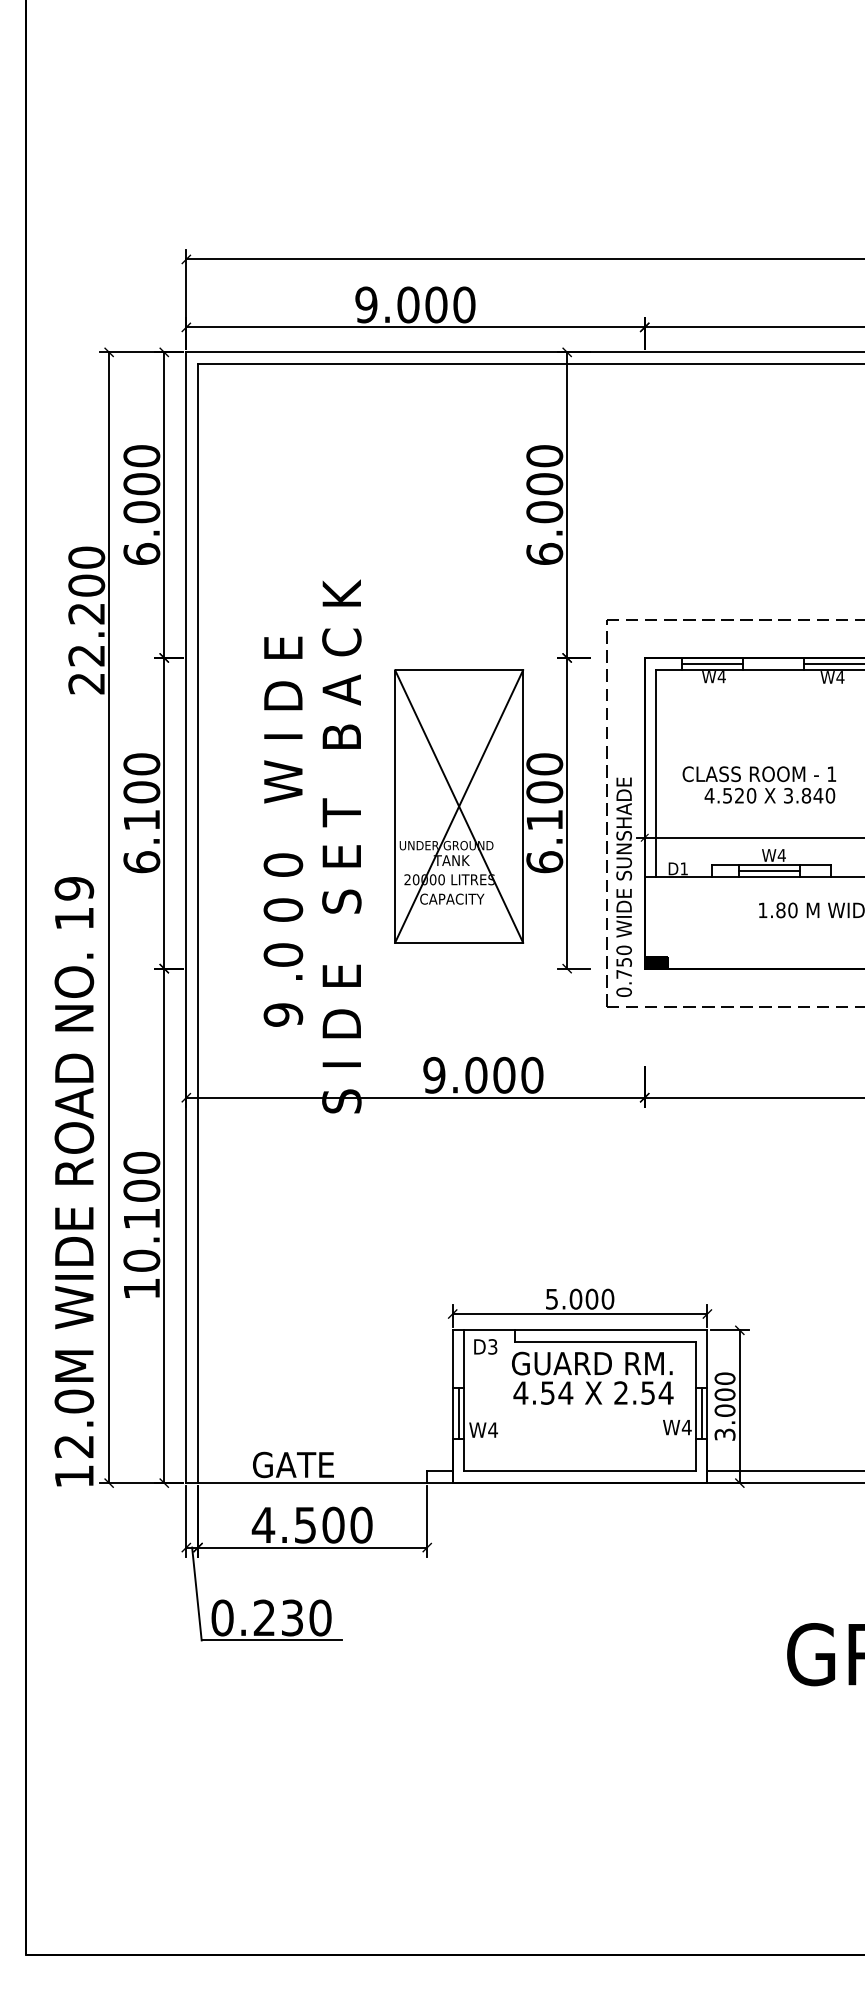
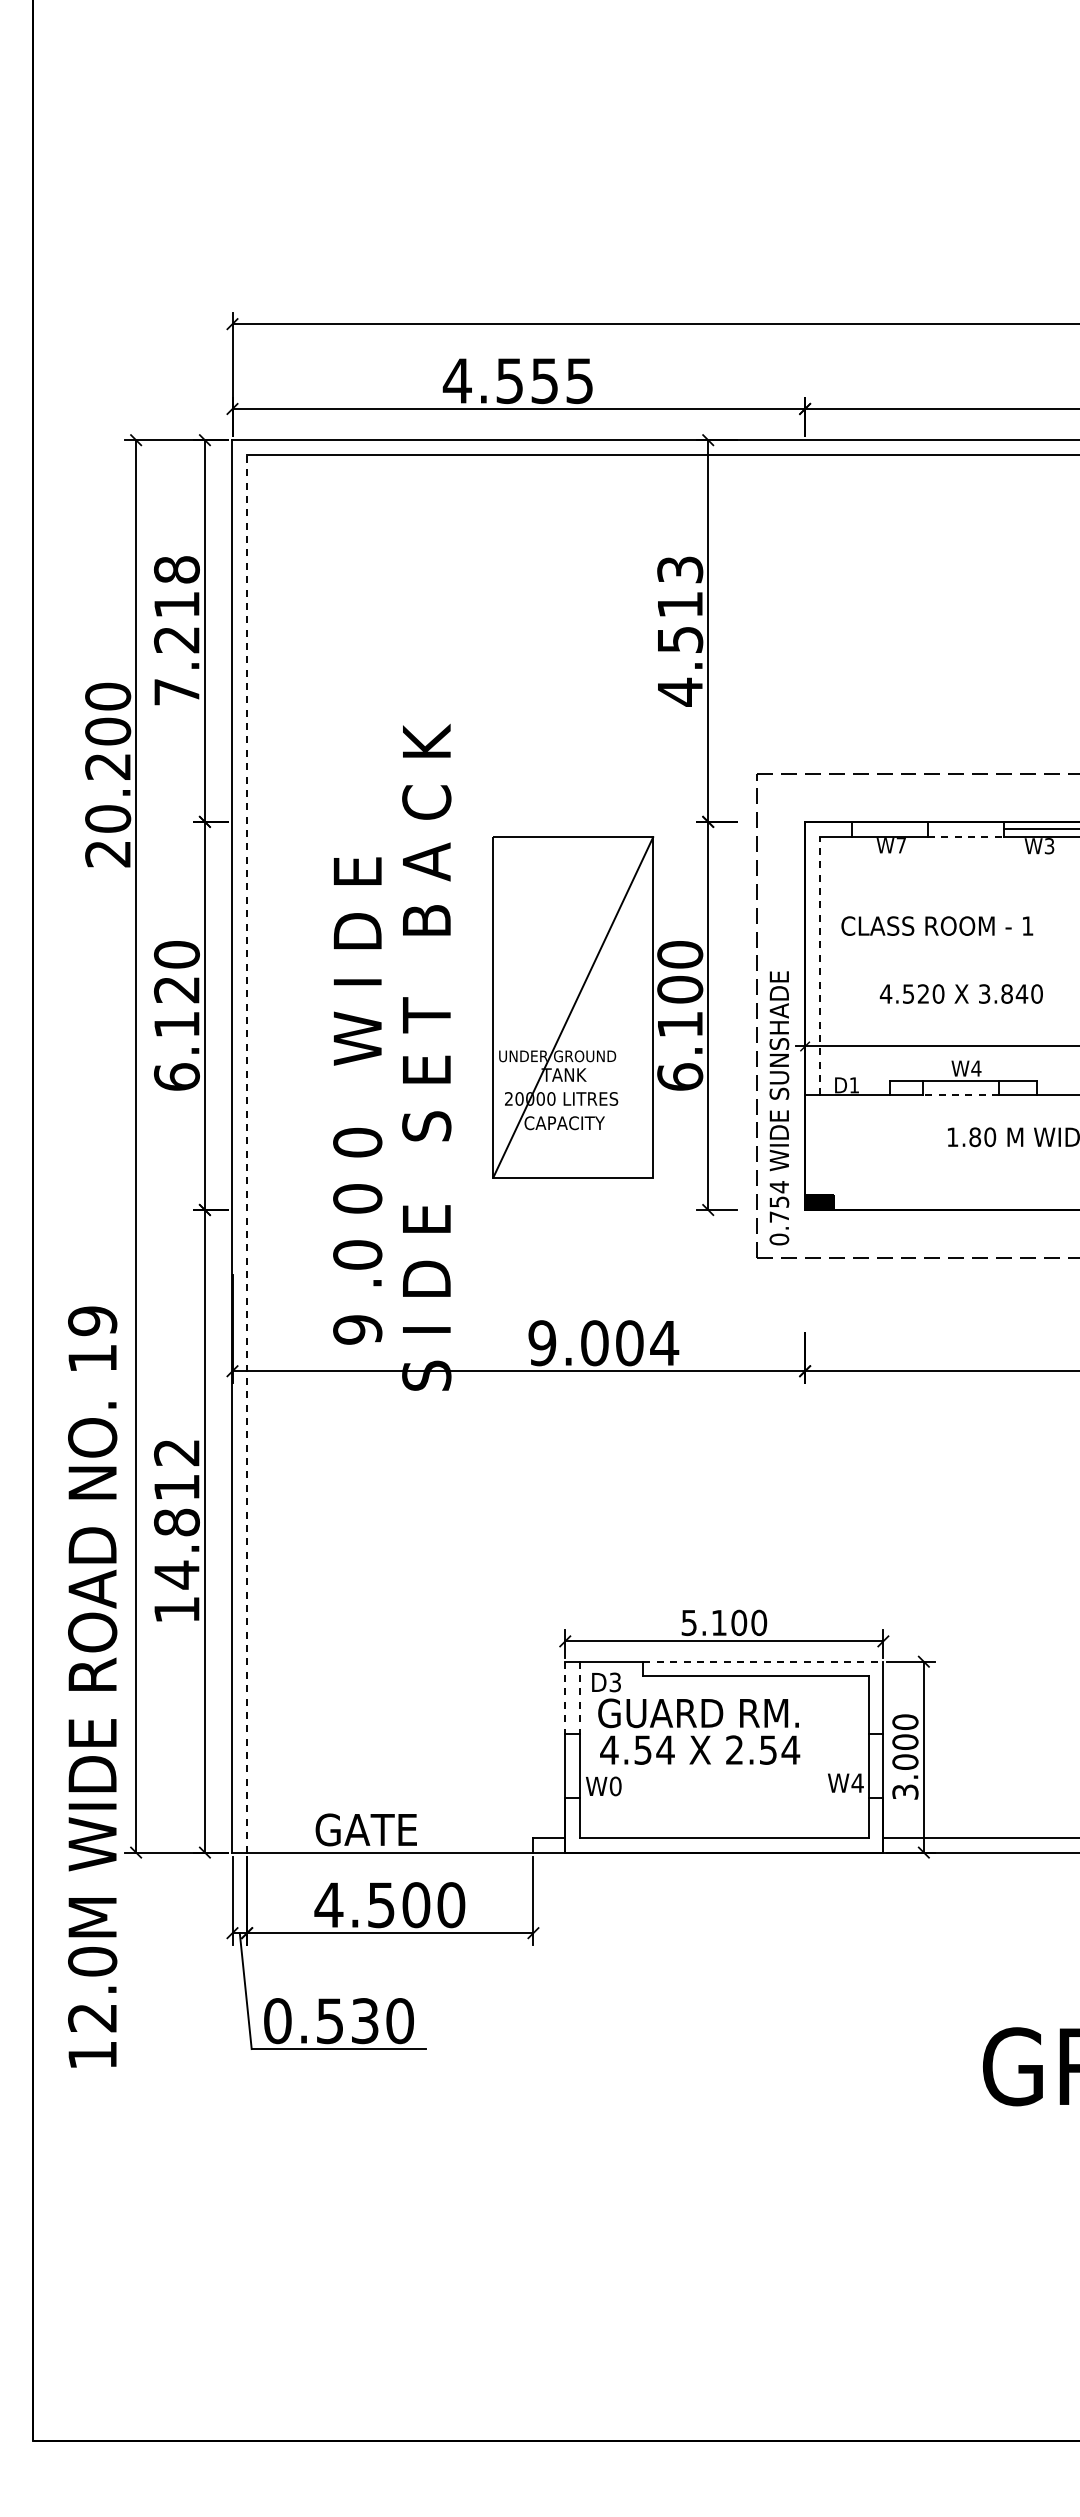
text: (414, 305) -> (517, 381), 9.000 -> 4.555
text: (141, 504) -> (176, 630), 6.000 -> 7.218
text: (544, 505) -> (680, 631), 6.000 -> 4.513
text: (87, 655) -> (108, 818), 22.200 -> 20.200
line: (712, 664) -> (889, 829), removed
line: (773, 669) -> (966, 836), solid -> dashed
text: (721, 676) -> (901, 845), W4 -> W7
text: (840, 677) -> (1049, 846), W4 -> W3
line: (656, 772) -> (819, 965), solid -> dashed
text: (759, 773) -> (937, 925), moved
text: (141, 792) -> (176, 989), 6.100 -> 6.120
line: (459, 806) -> (573, 1007), removed
text: (283, 831) -> (357, 1100), moved
line: (769, 871) -> (960, 1088), removed
line: (769, 877) -> (960, 1095), solid -> dashed
line: (198, 923) -> (247, 1153), solid -> dashed
text: (624, 950) -> (779, 1187), 0.750 -> 0.754
text: (532, 1075) -> (664, 1343), 9.000 -> 9.004
text: (74, 1181) -> (92, 1686), moved
text: (141, 1211) -> (176, 1513), 10.100 -> 14.812
text: (576, 1298) -> (719, 1622), 5.000 -> 5.100
line: (611, 1330) -> (763, 1661), solid -> dashed
line: (452, 1359) -> (565, 1698), solid -> dashed
line: (464, 1359) -> (579, 1698), solid -> dashed
text: (593, 1378) -> (699, 1731), moved
line: (458, 1413) -> (572, 1765), removed
line: (701, 1413) -> (876, 1765), removed
text: (492, 1430) -> (615, 1786), W4 -> W0
text: (263, 1618) -> (329, 2021), 0.230 -> 0.530

